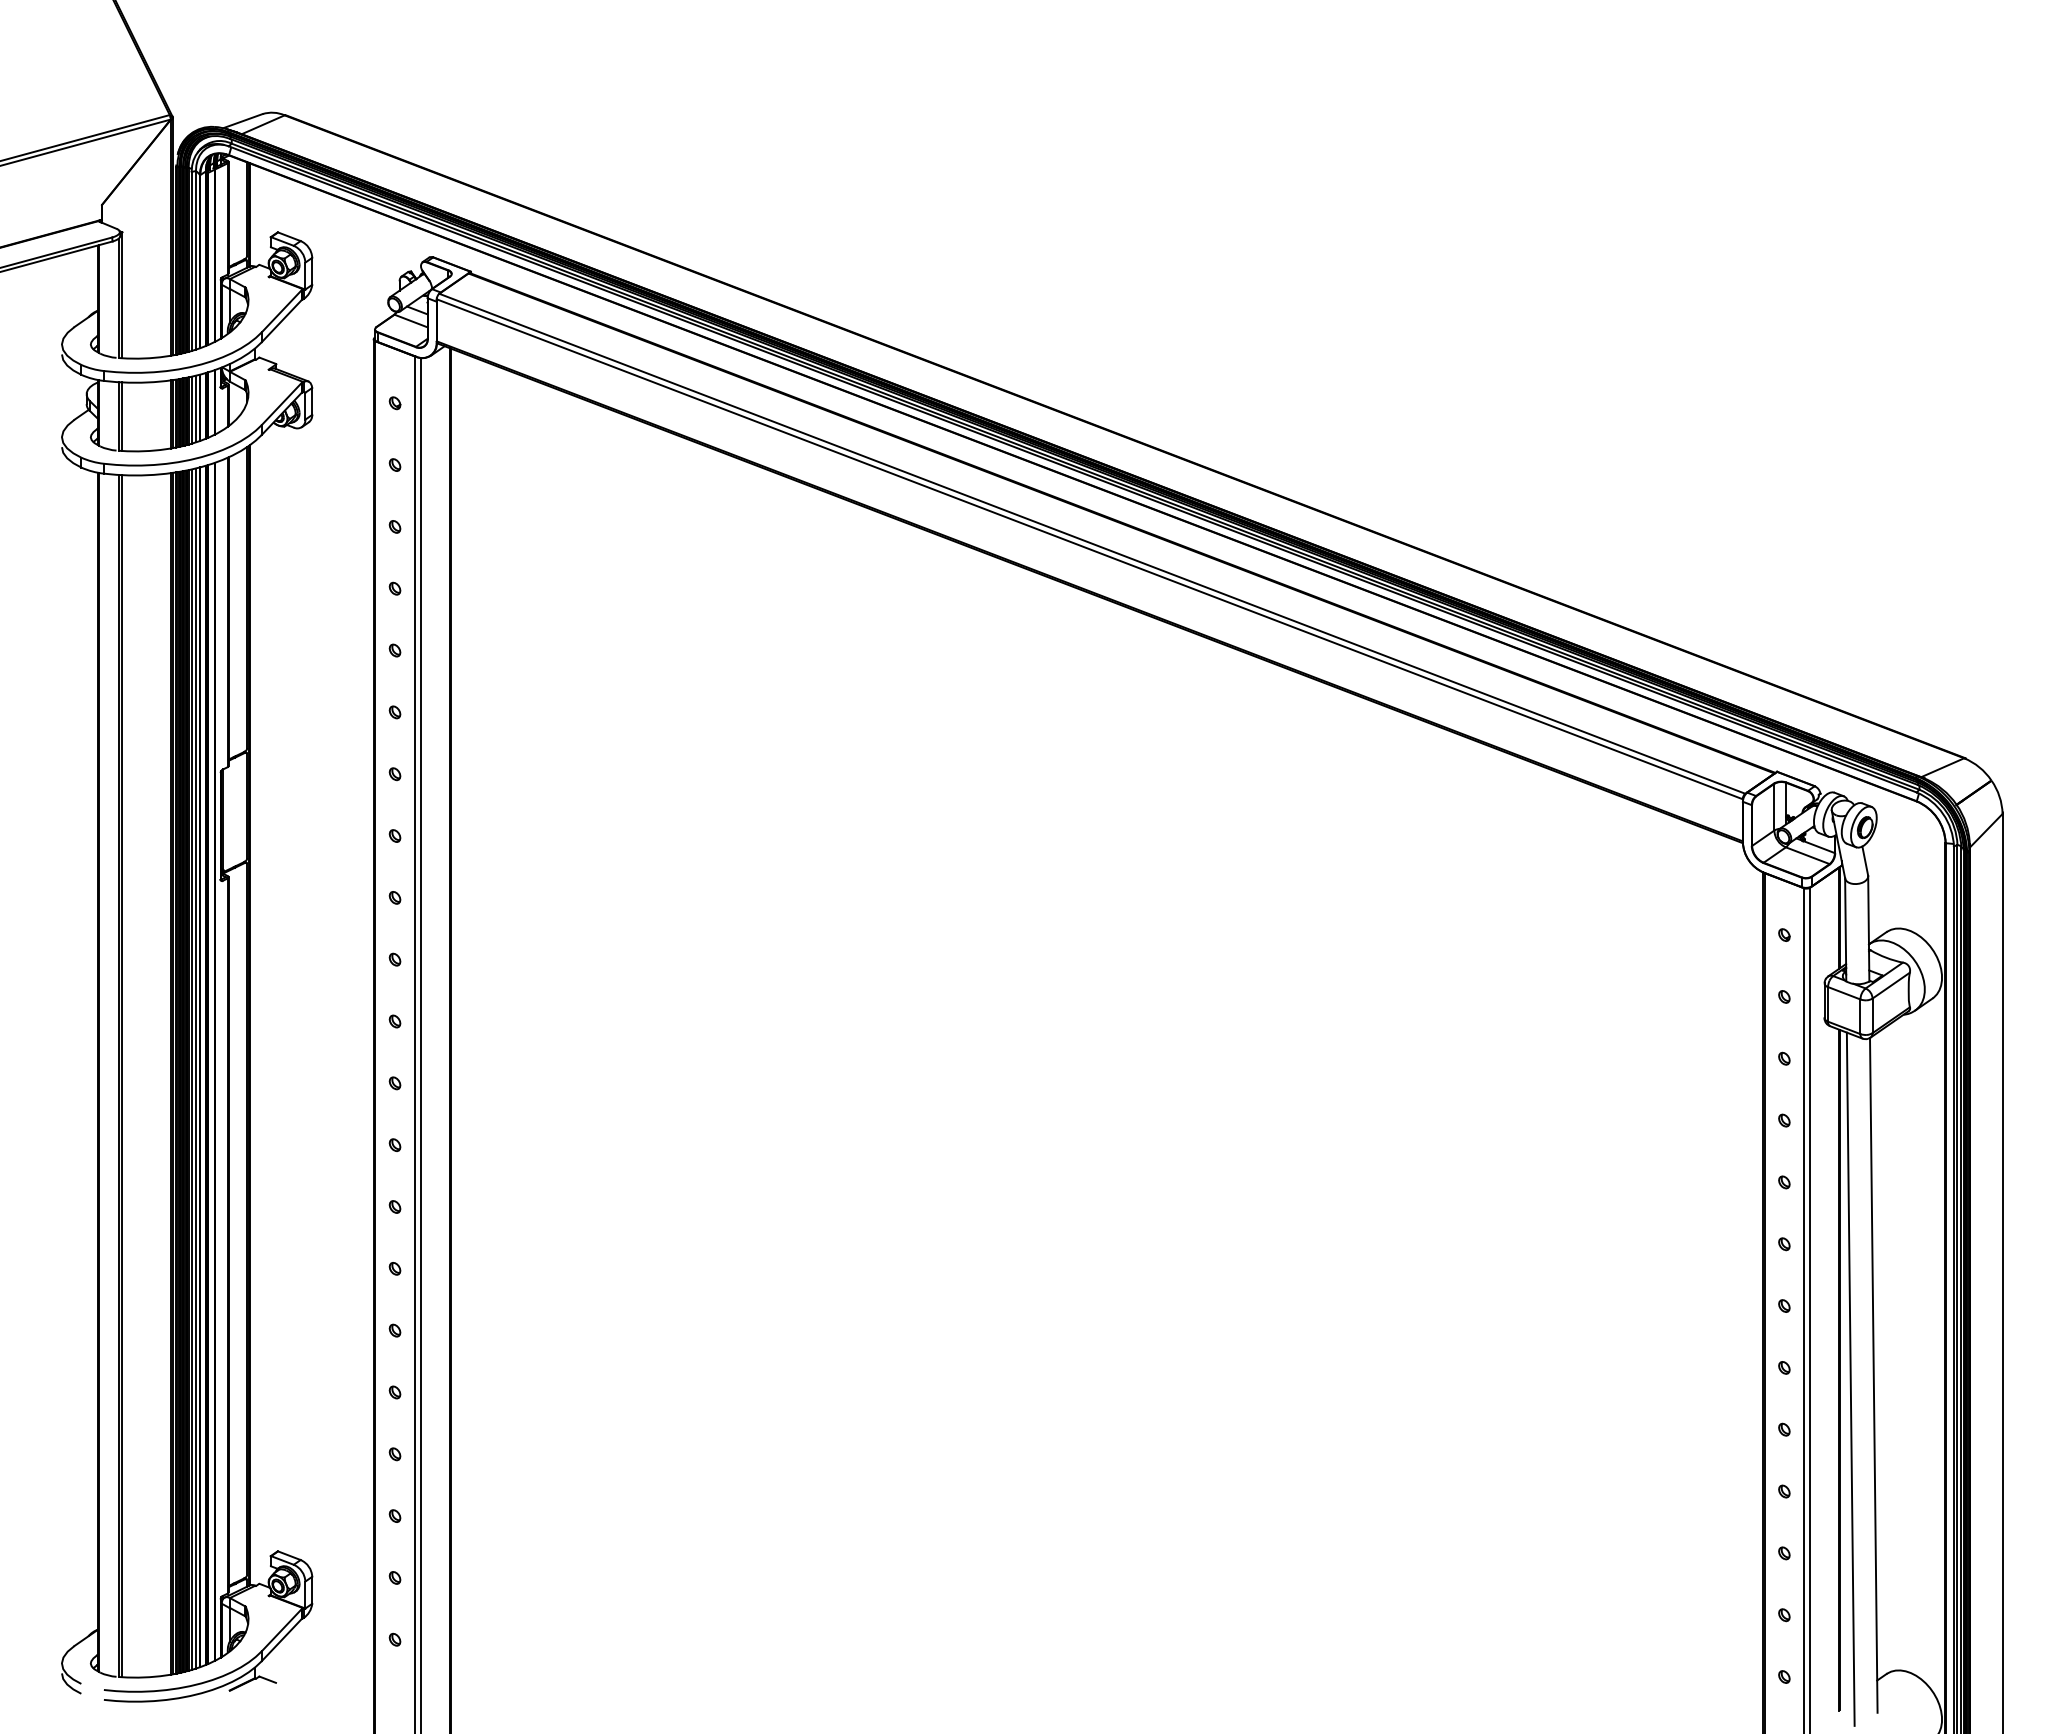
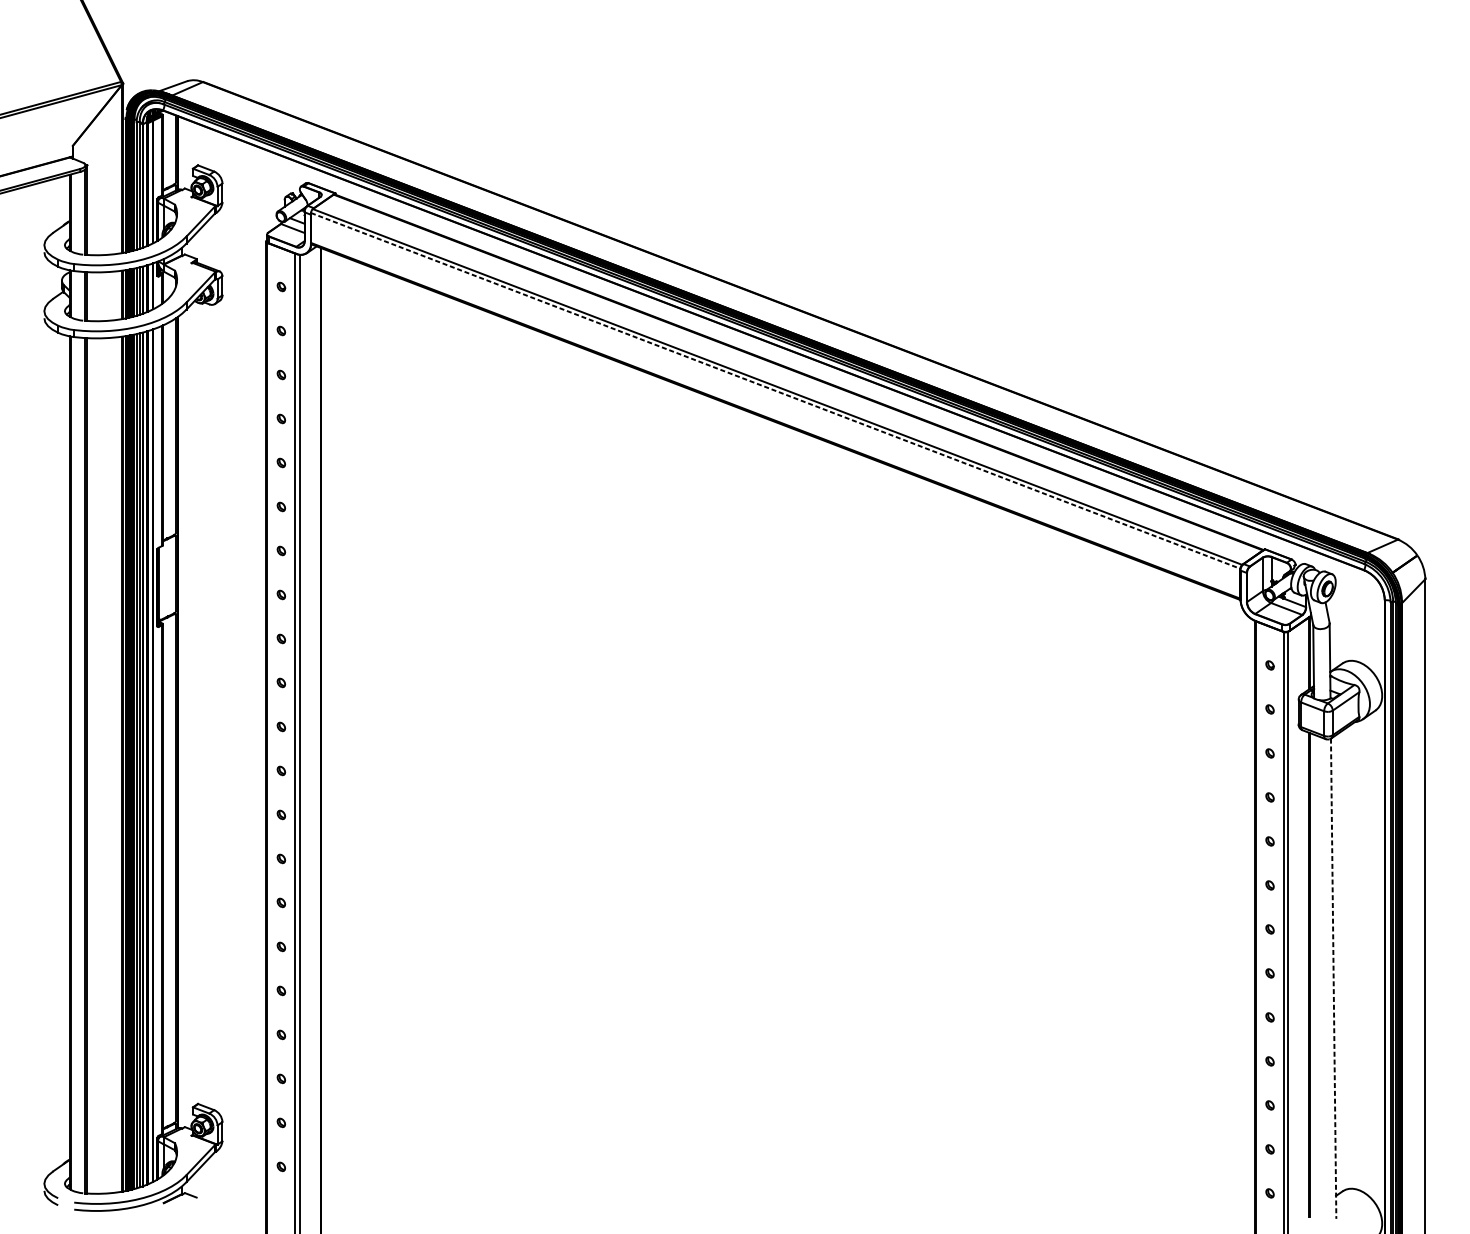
line: (1090, 549) -> (776, 391), solid -> dashed
line: (1873, 1375) -> (1333, 978), solid -> dashed
line: (1850, 1378) -> (1317, 980), removed

